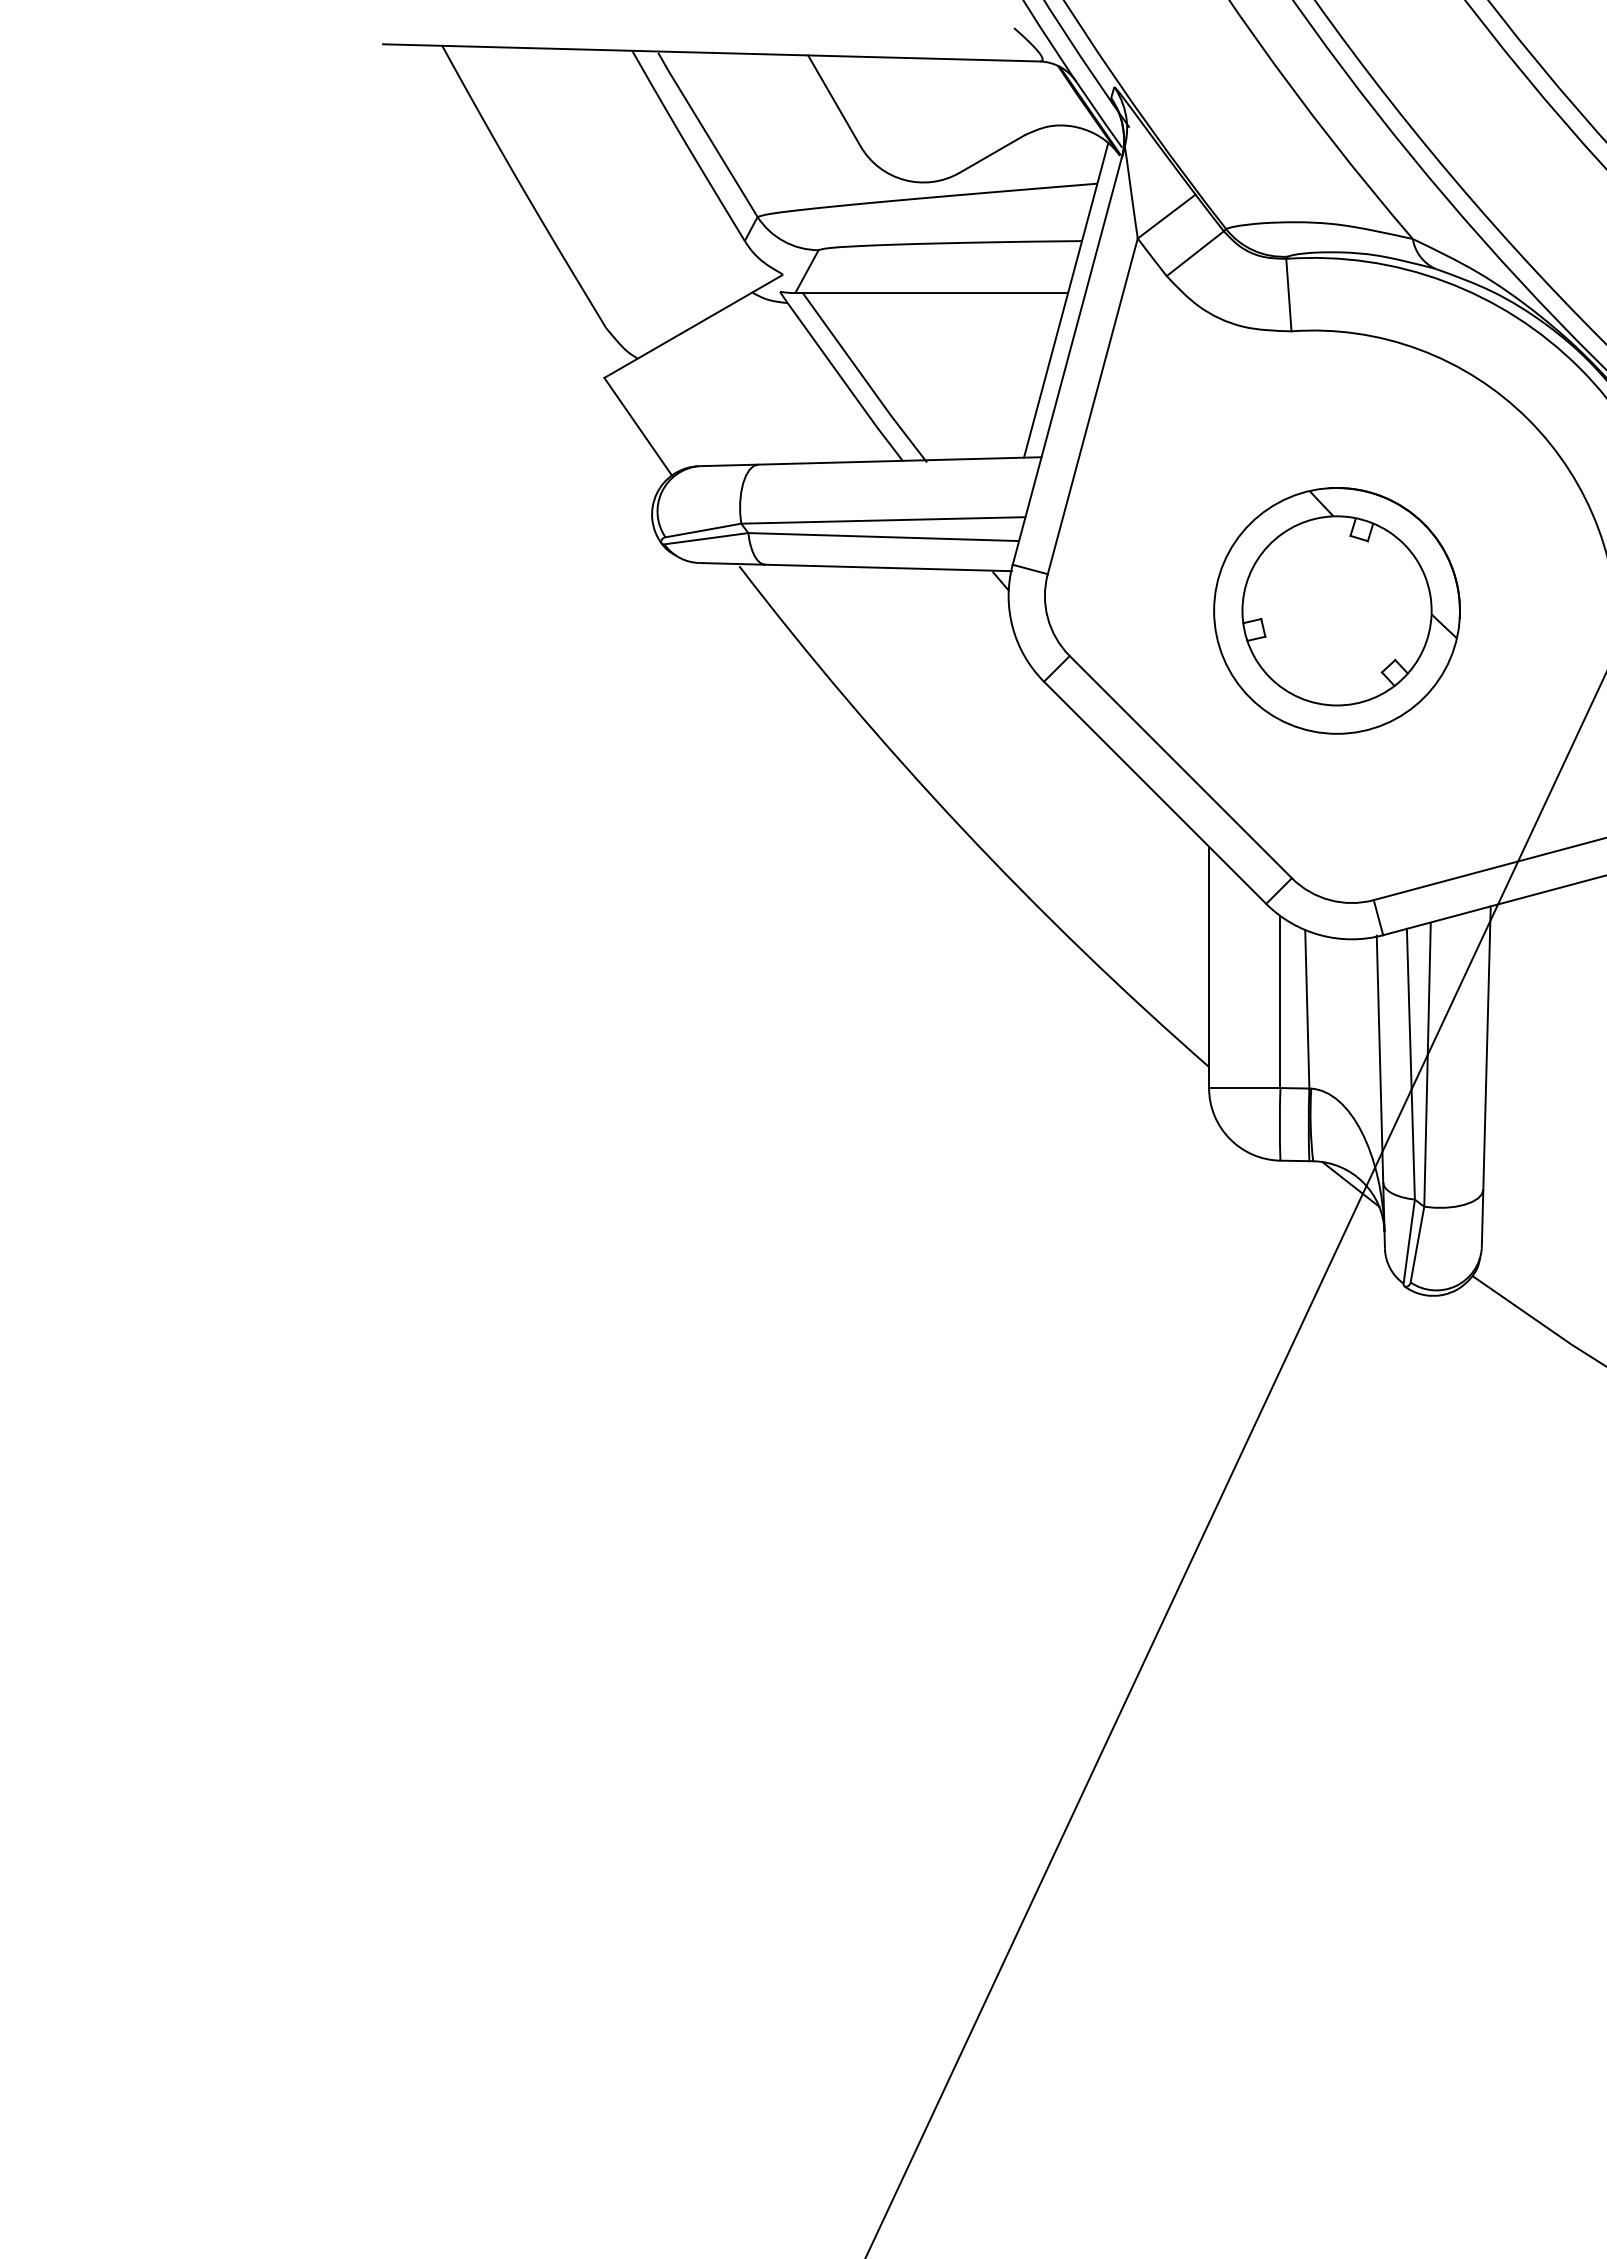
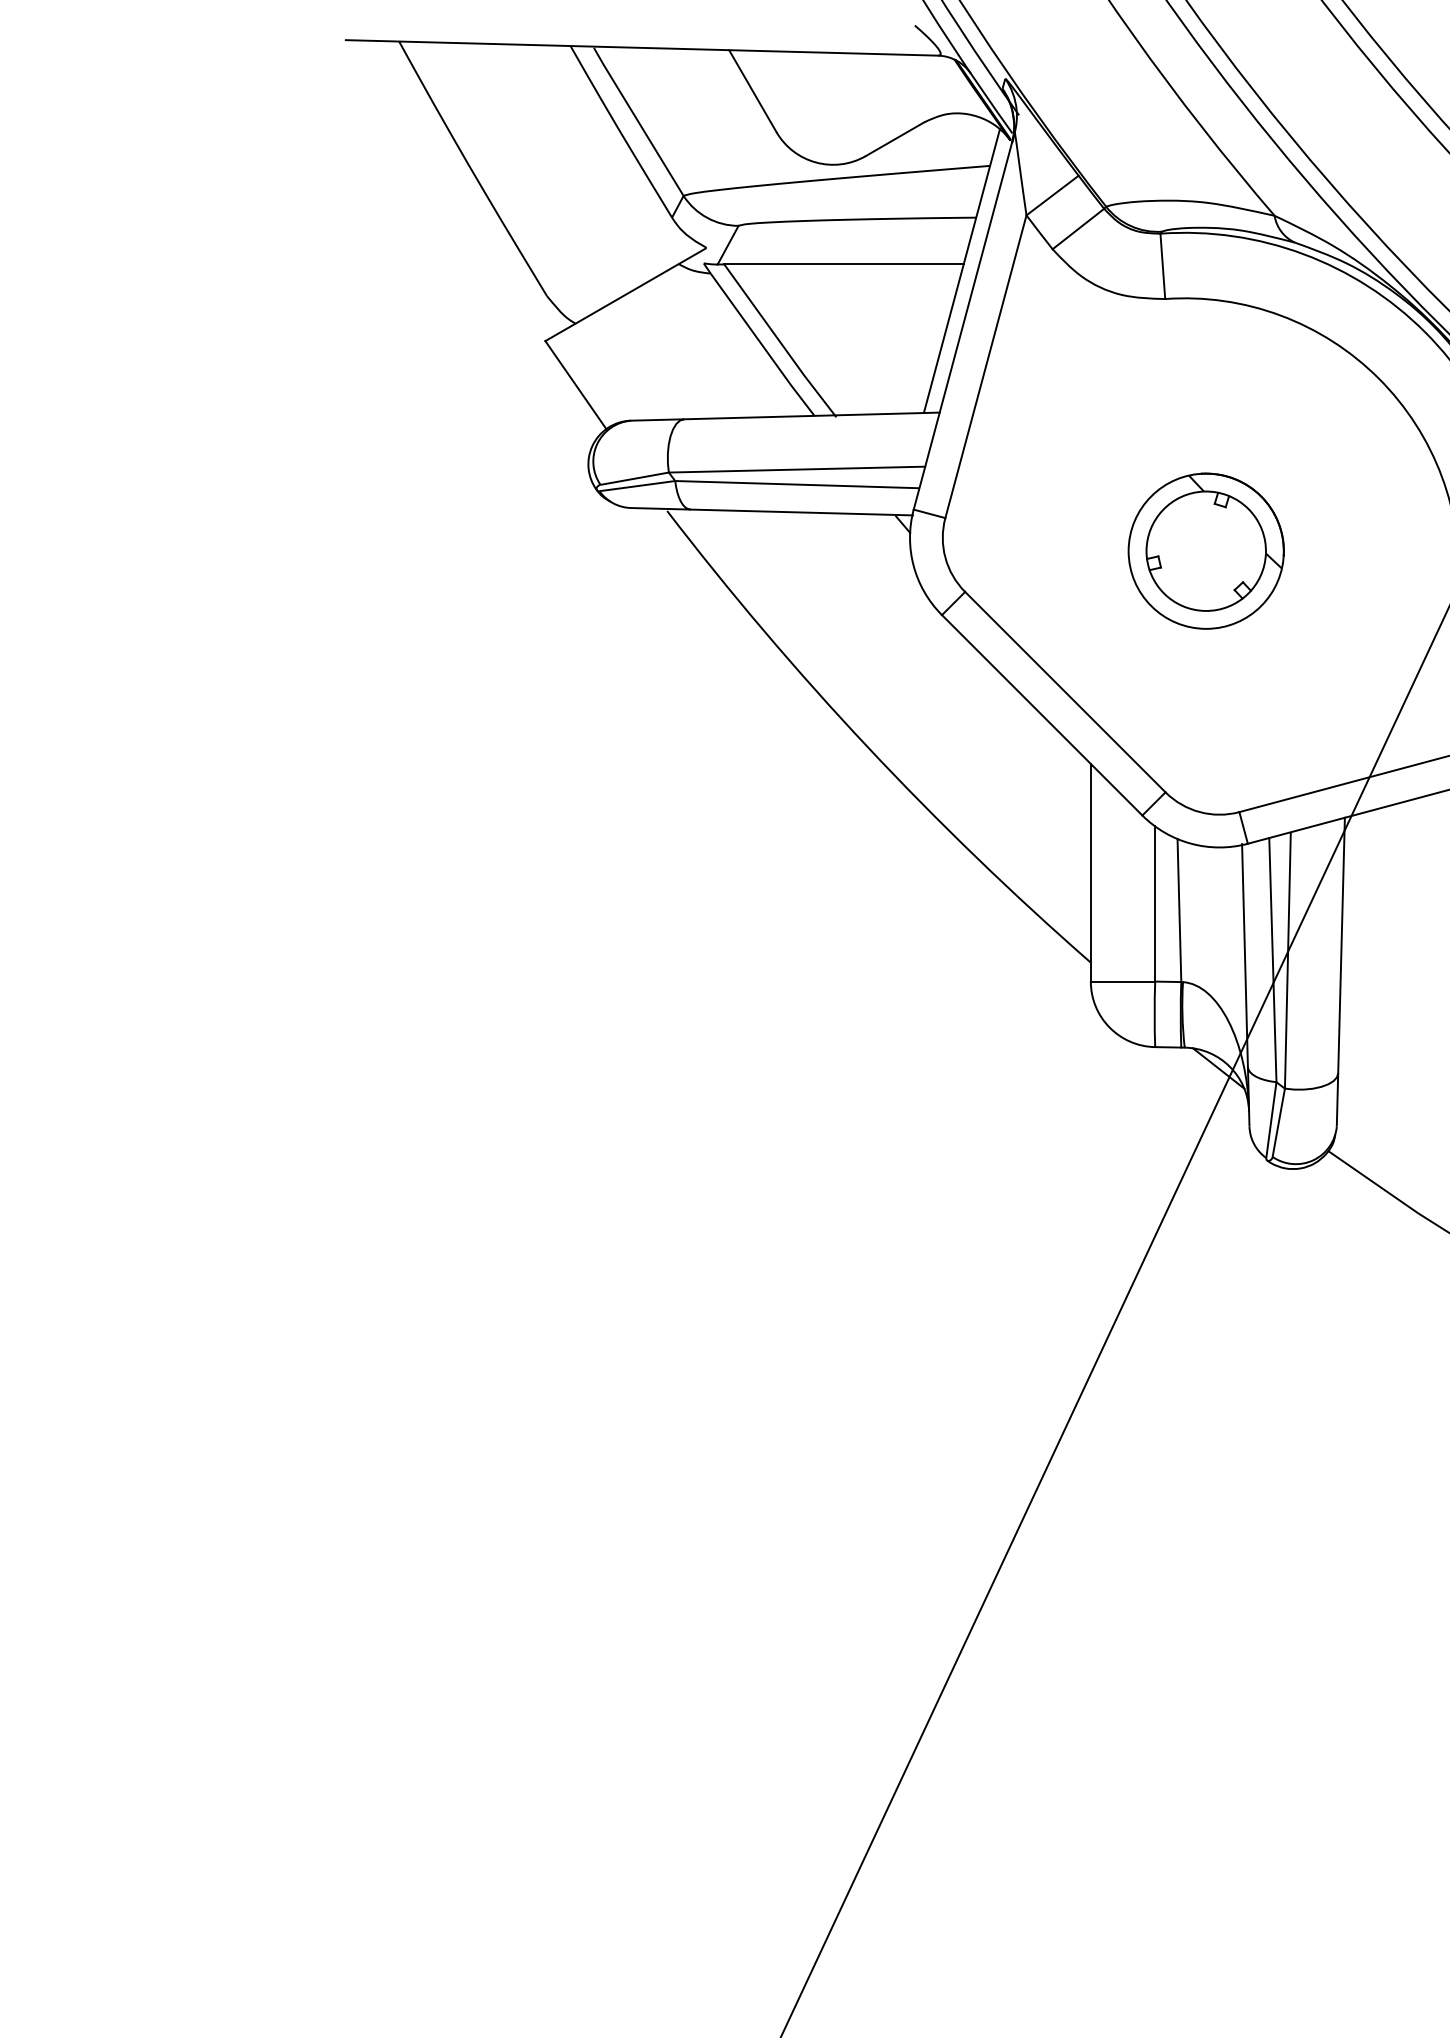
part: (1336, 610) -> (1205, 550), size x0.7

